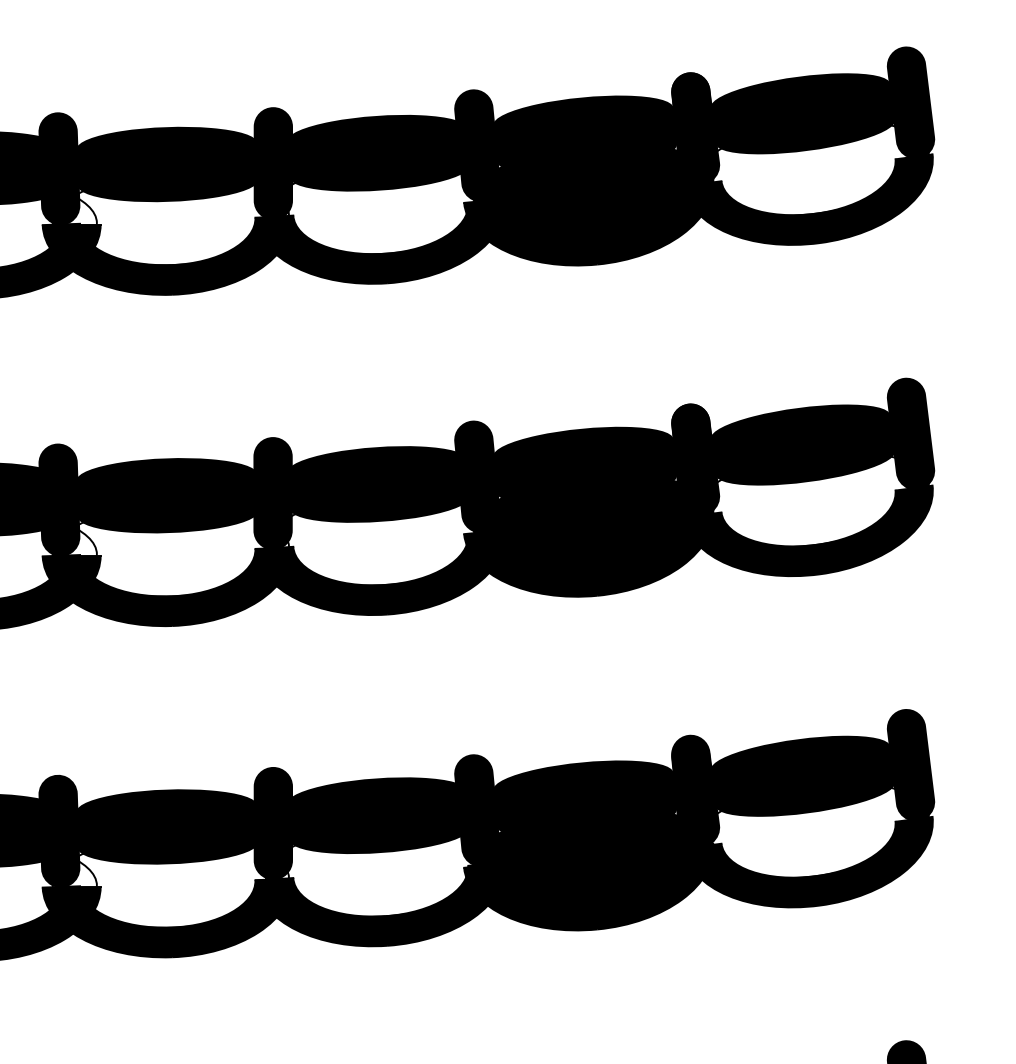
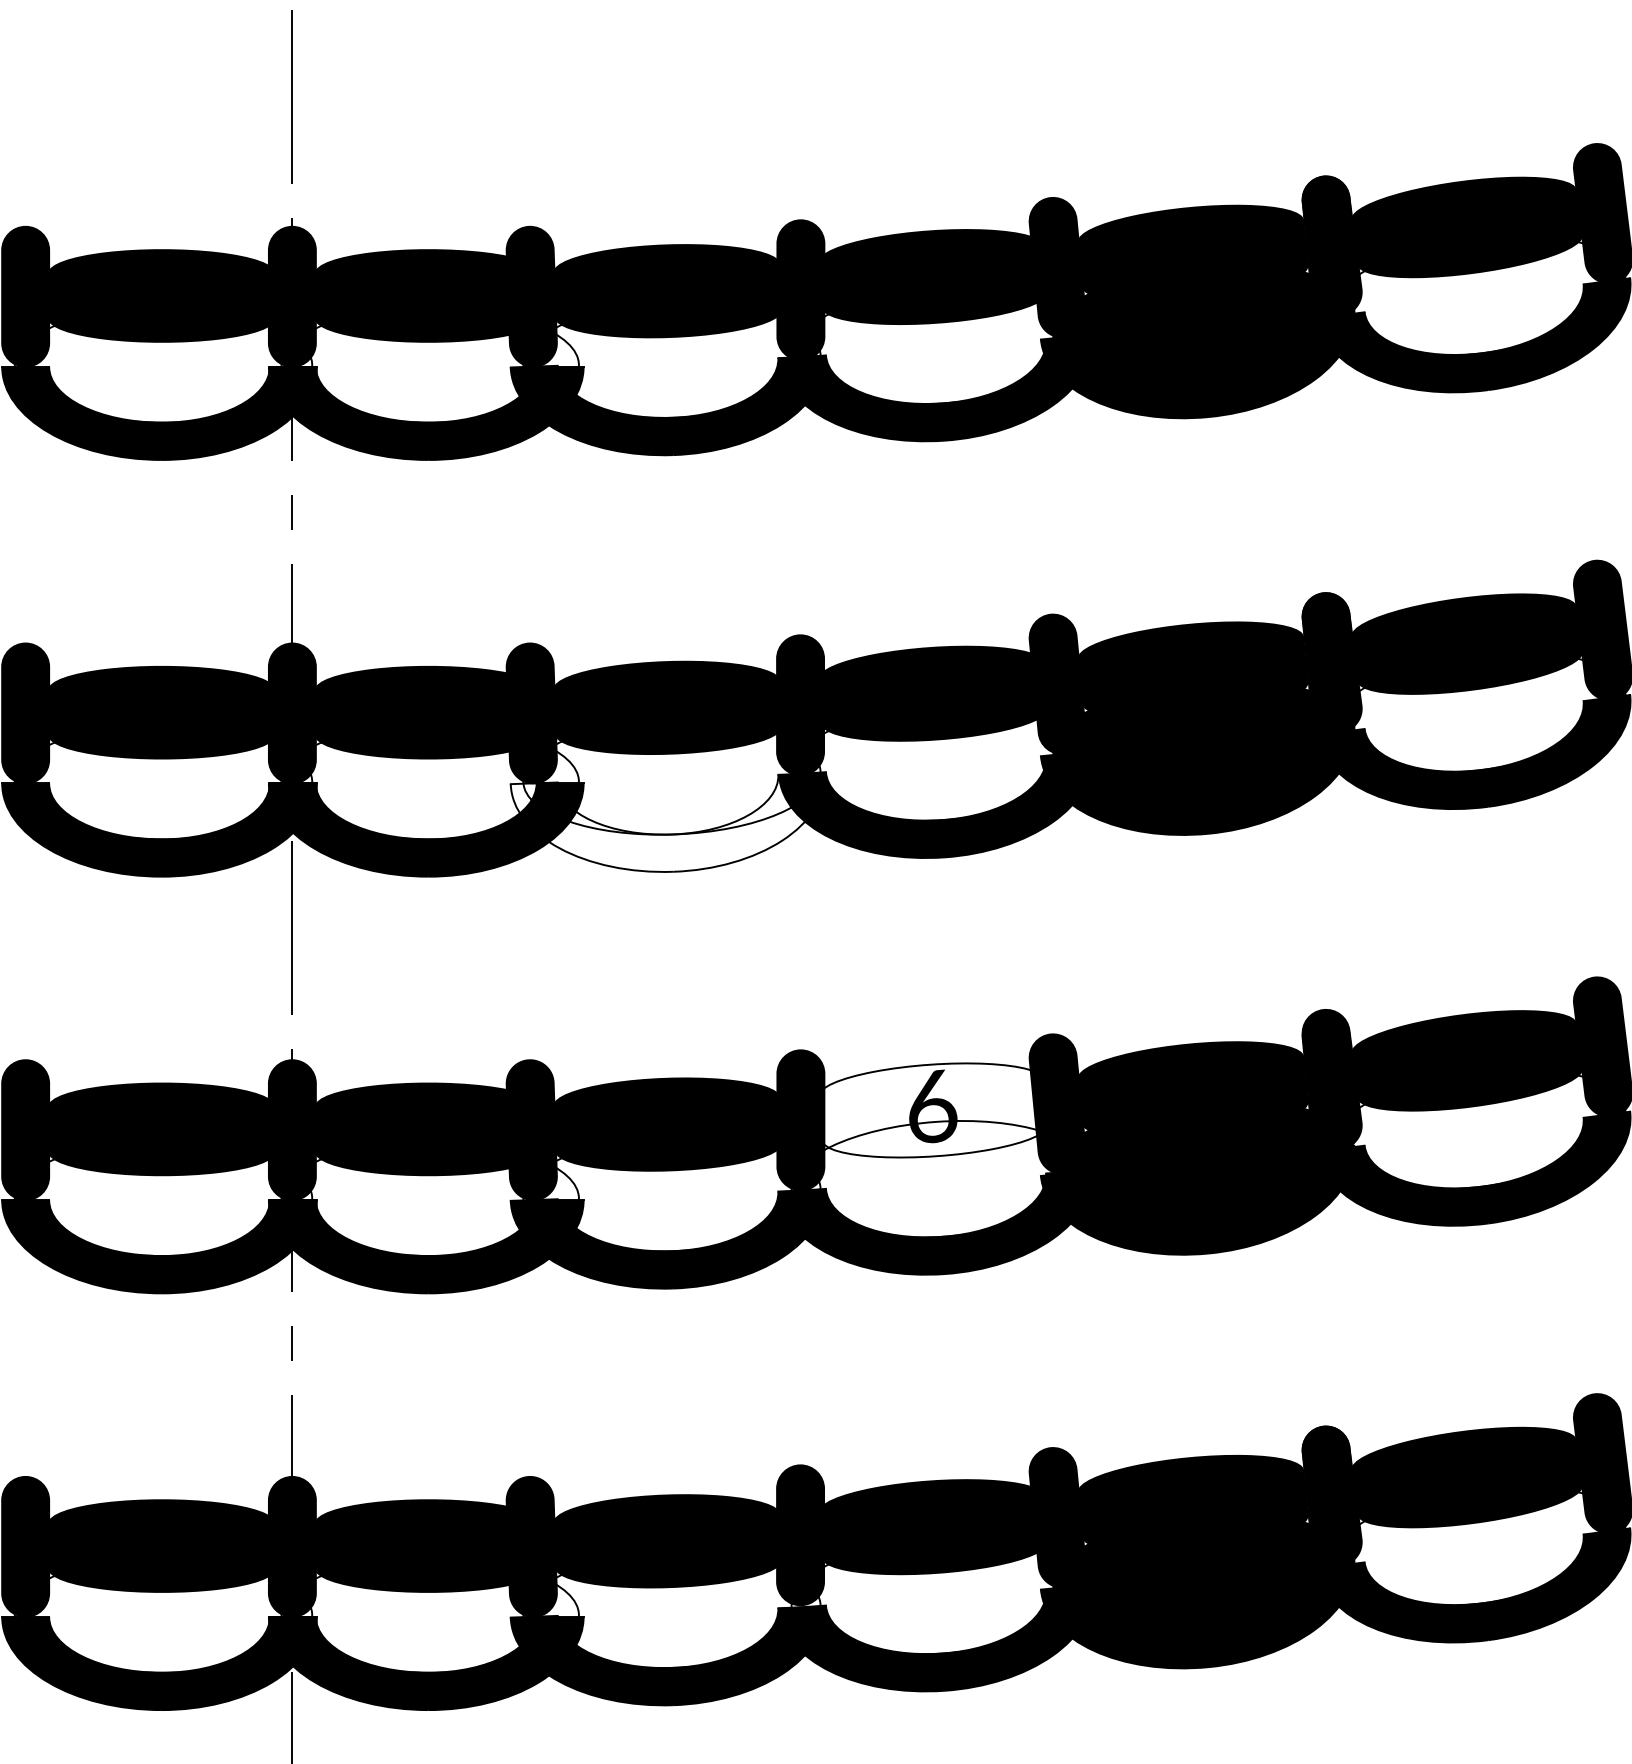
fill: (167, 586) -> (667, 822), removed
fill: (378, 815) -> (933, 1110), removed

